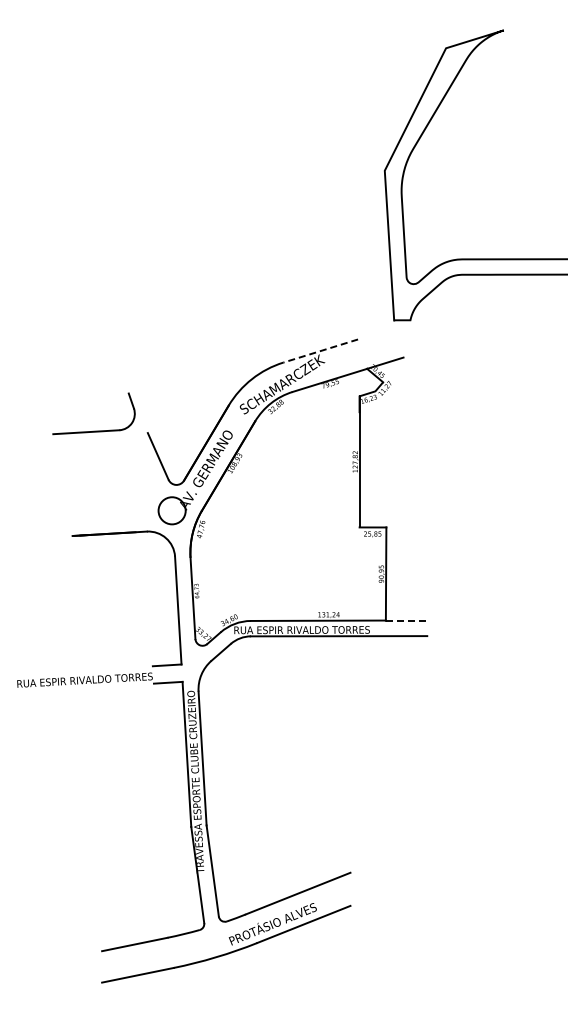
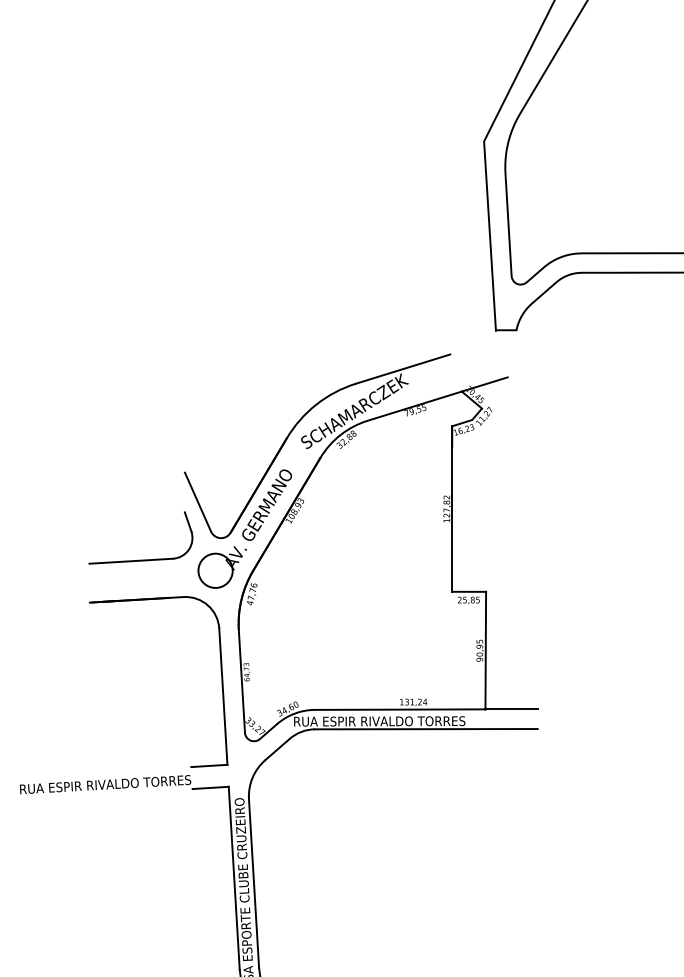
line: (320, 351) -> (402, 369), dashed -> solid
part: (93, 430) -> (140, 559), moved
line: (406, 620) -> (511, 709), dashed -> solid

